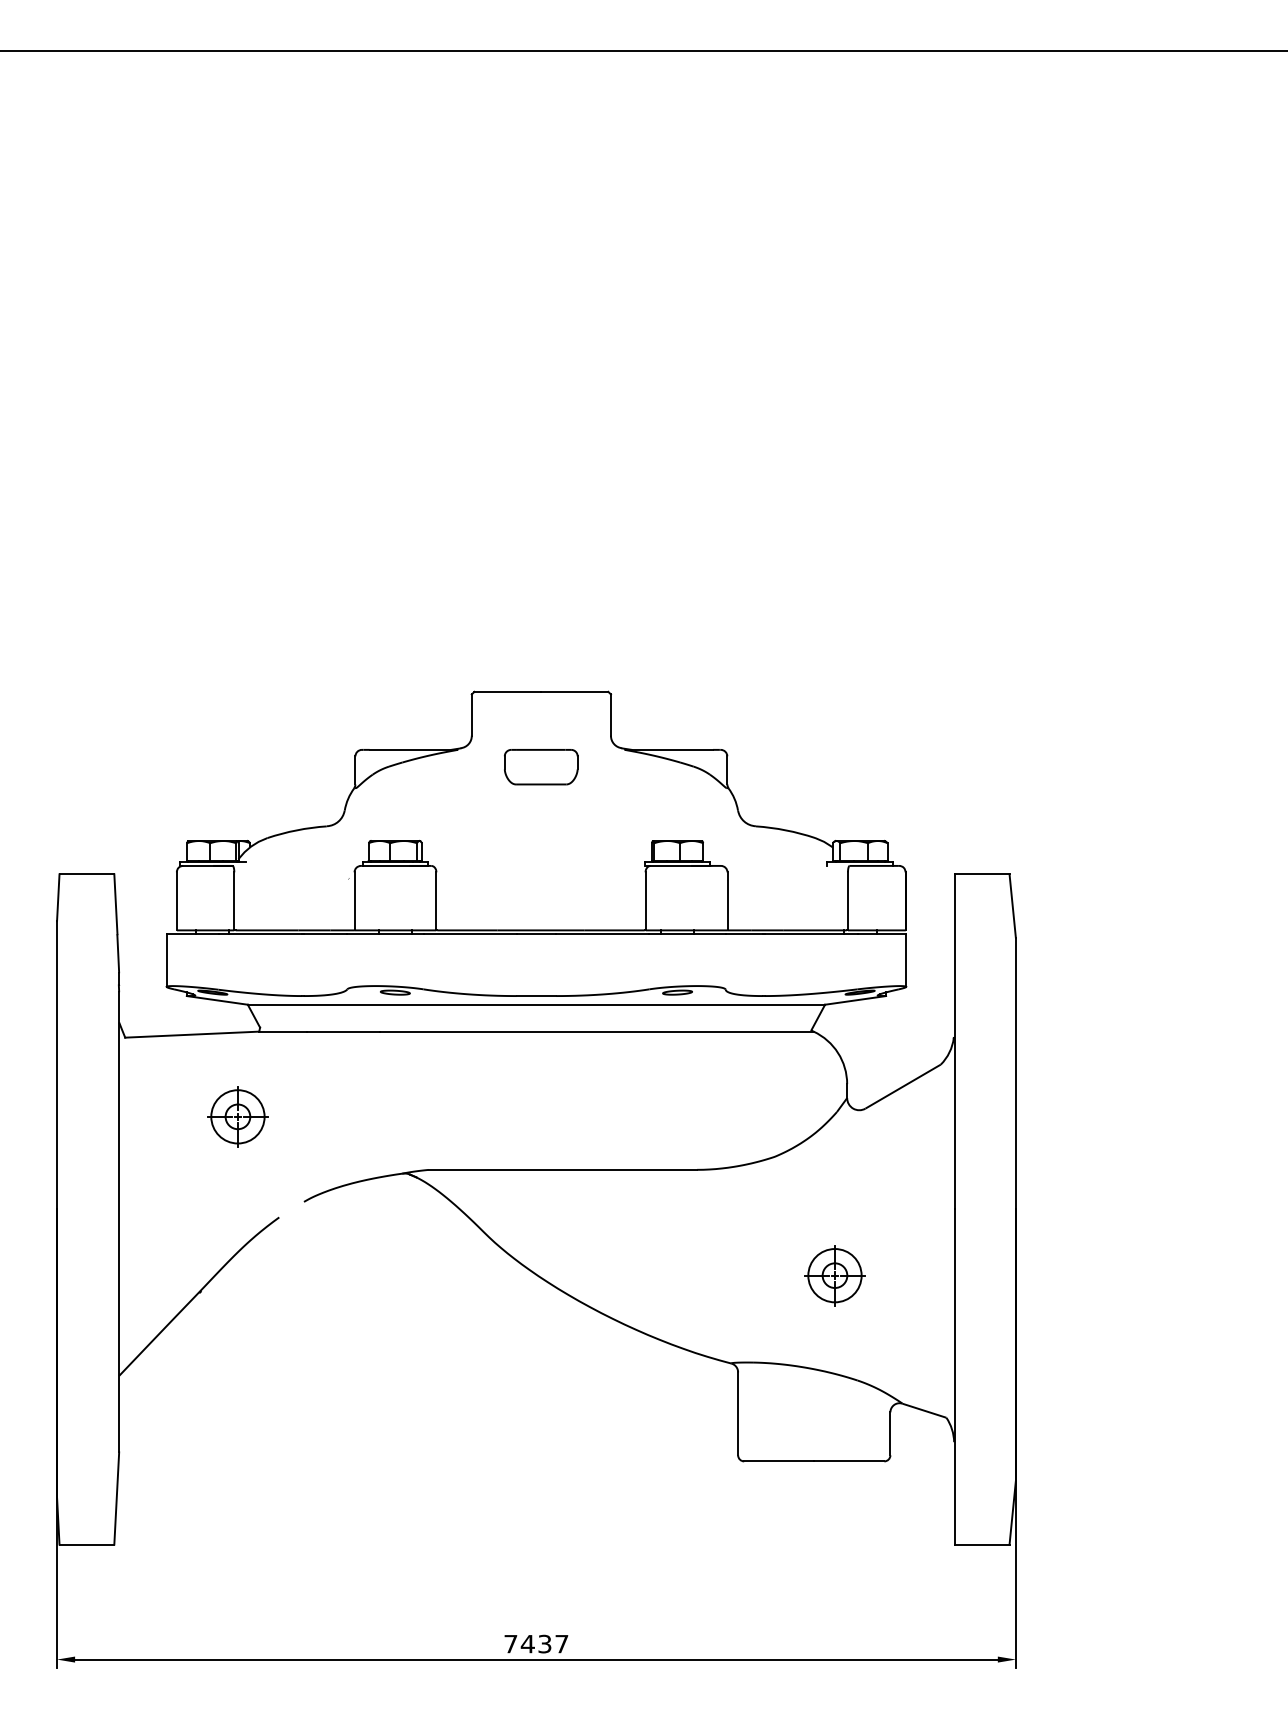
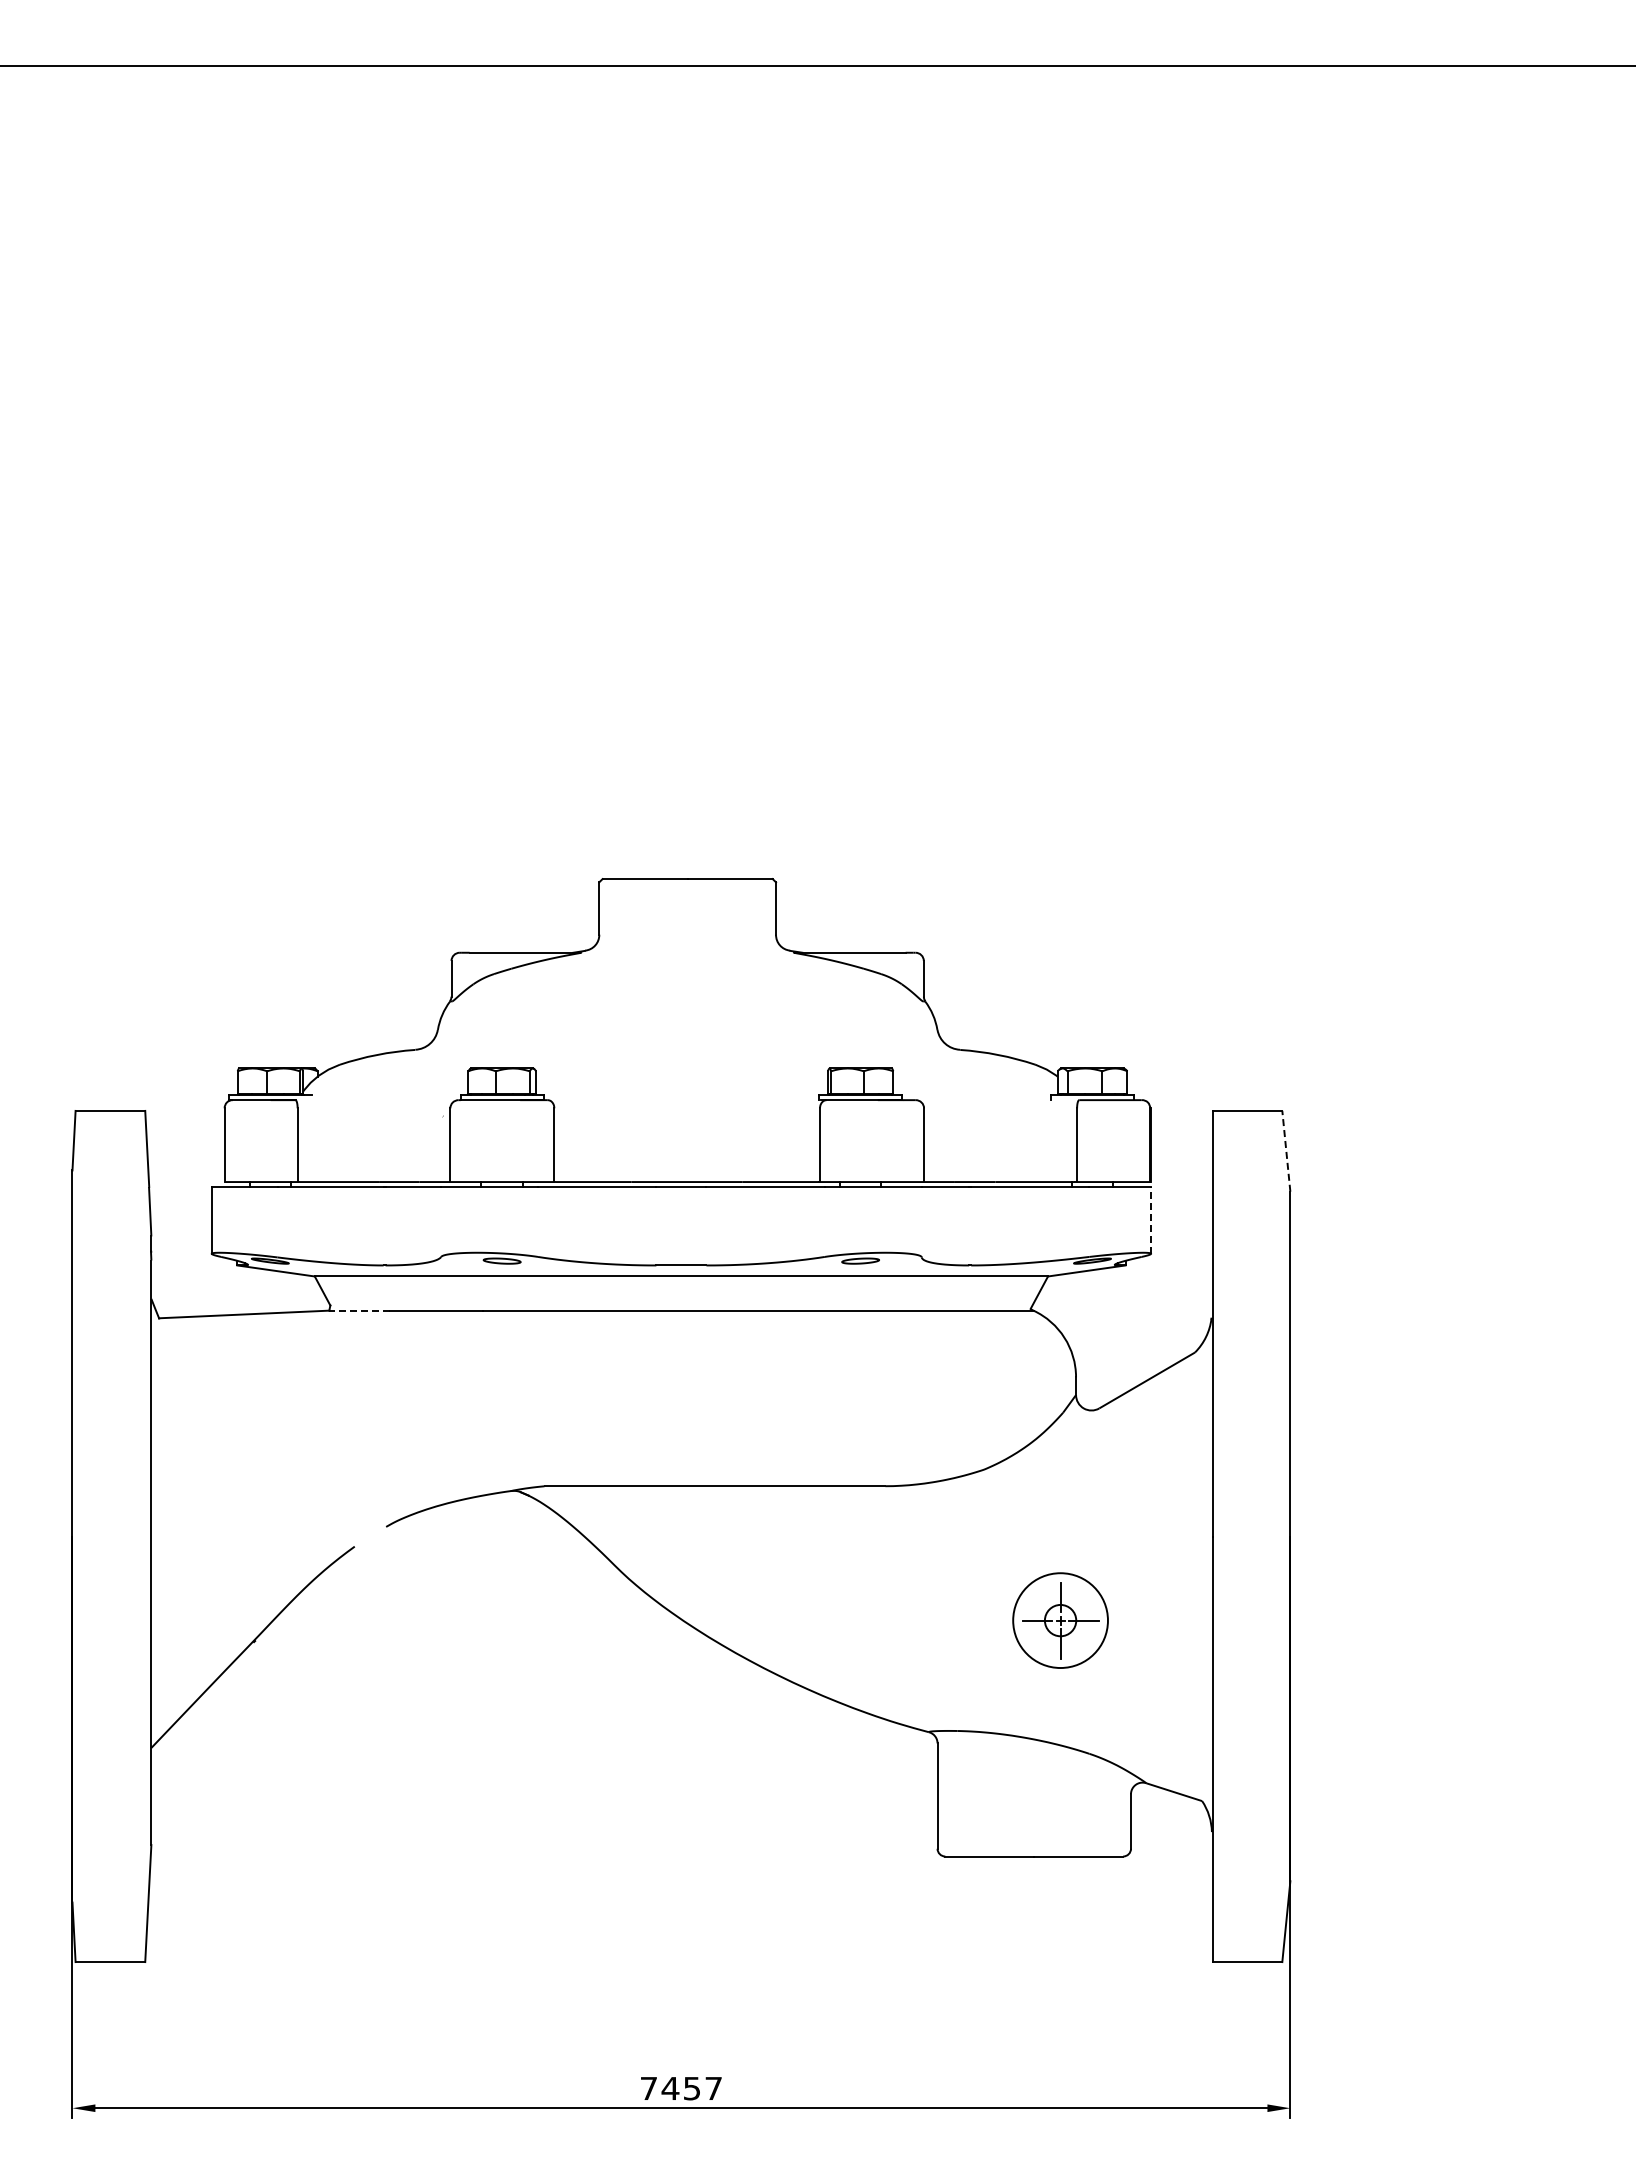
part: (541, 766) -> (687, 974), removed
line: (1012, 906) -> (1286, 1151), solid -> dashed
line: (906, 959) -> (1151, 1219), solid -> dashed
line: (282, 1031) -> (358, 1310), solid -> dashed
part: (237, 1116) -> (301, 1418), removed
circle: (834, 1275) -> (1060, 1620), size x1.4
text: (545, 1643) -> (692, 2087), 7437 -> 7457

